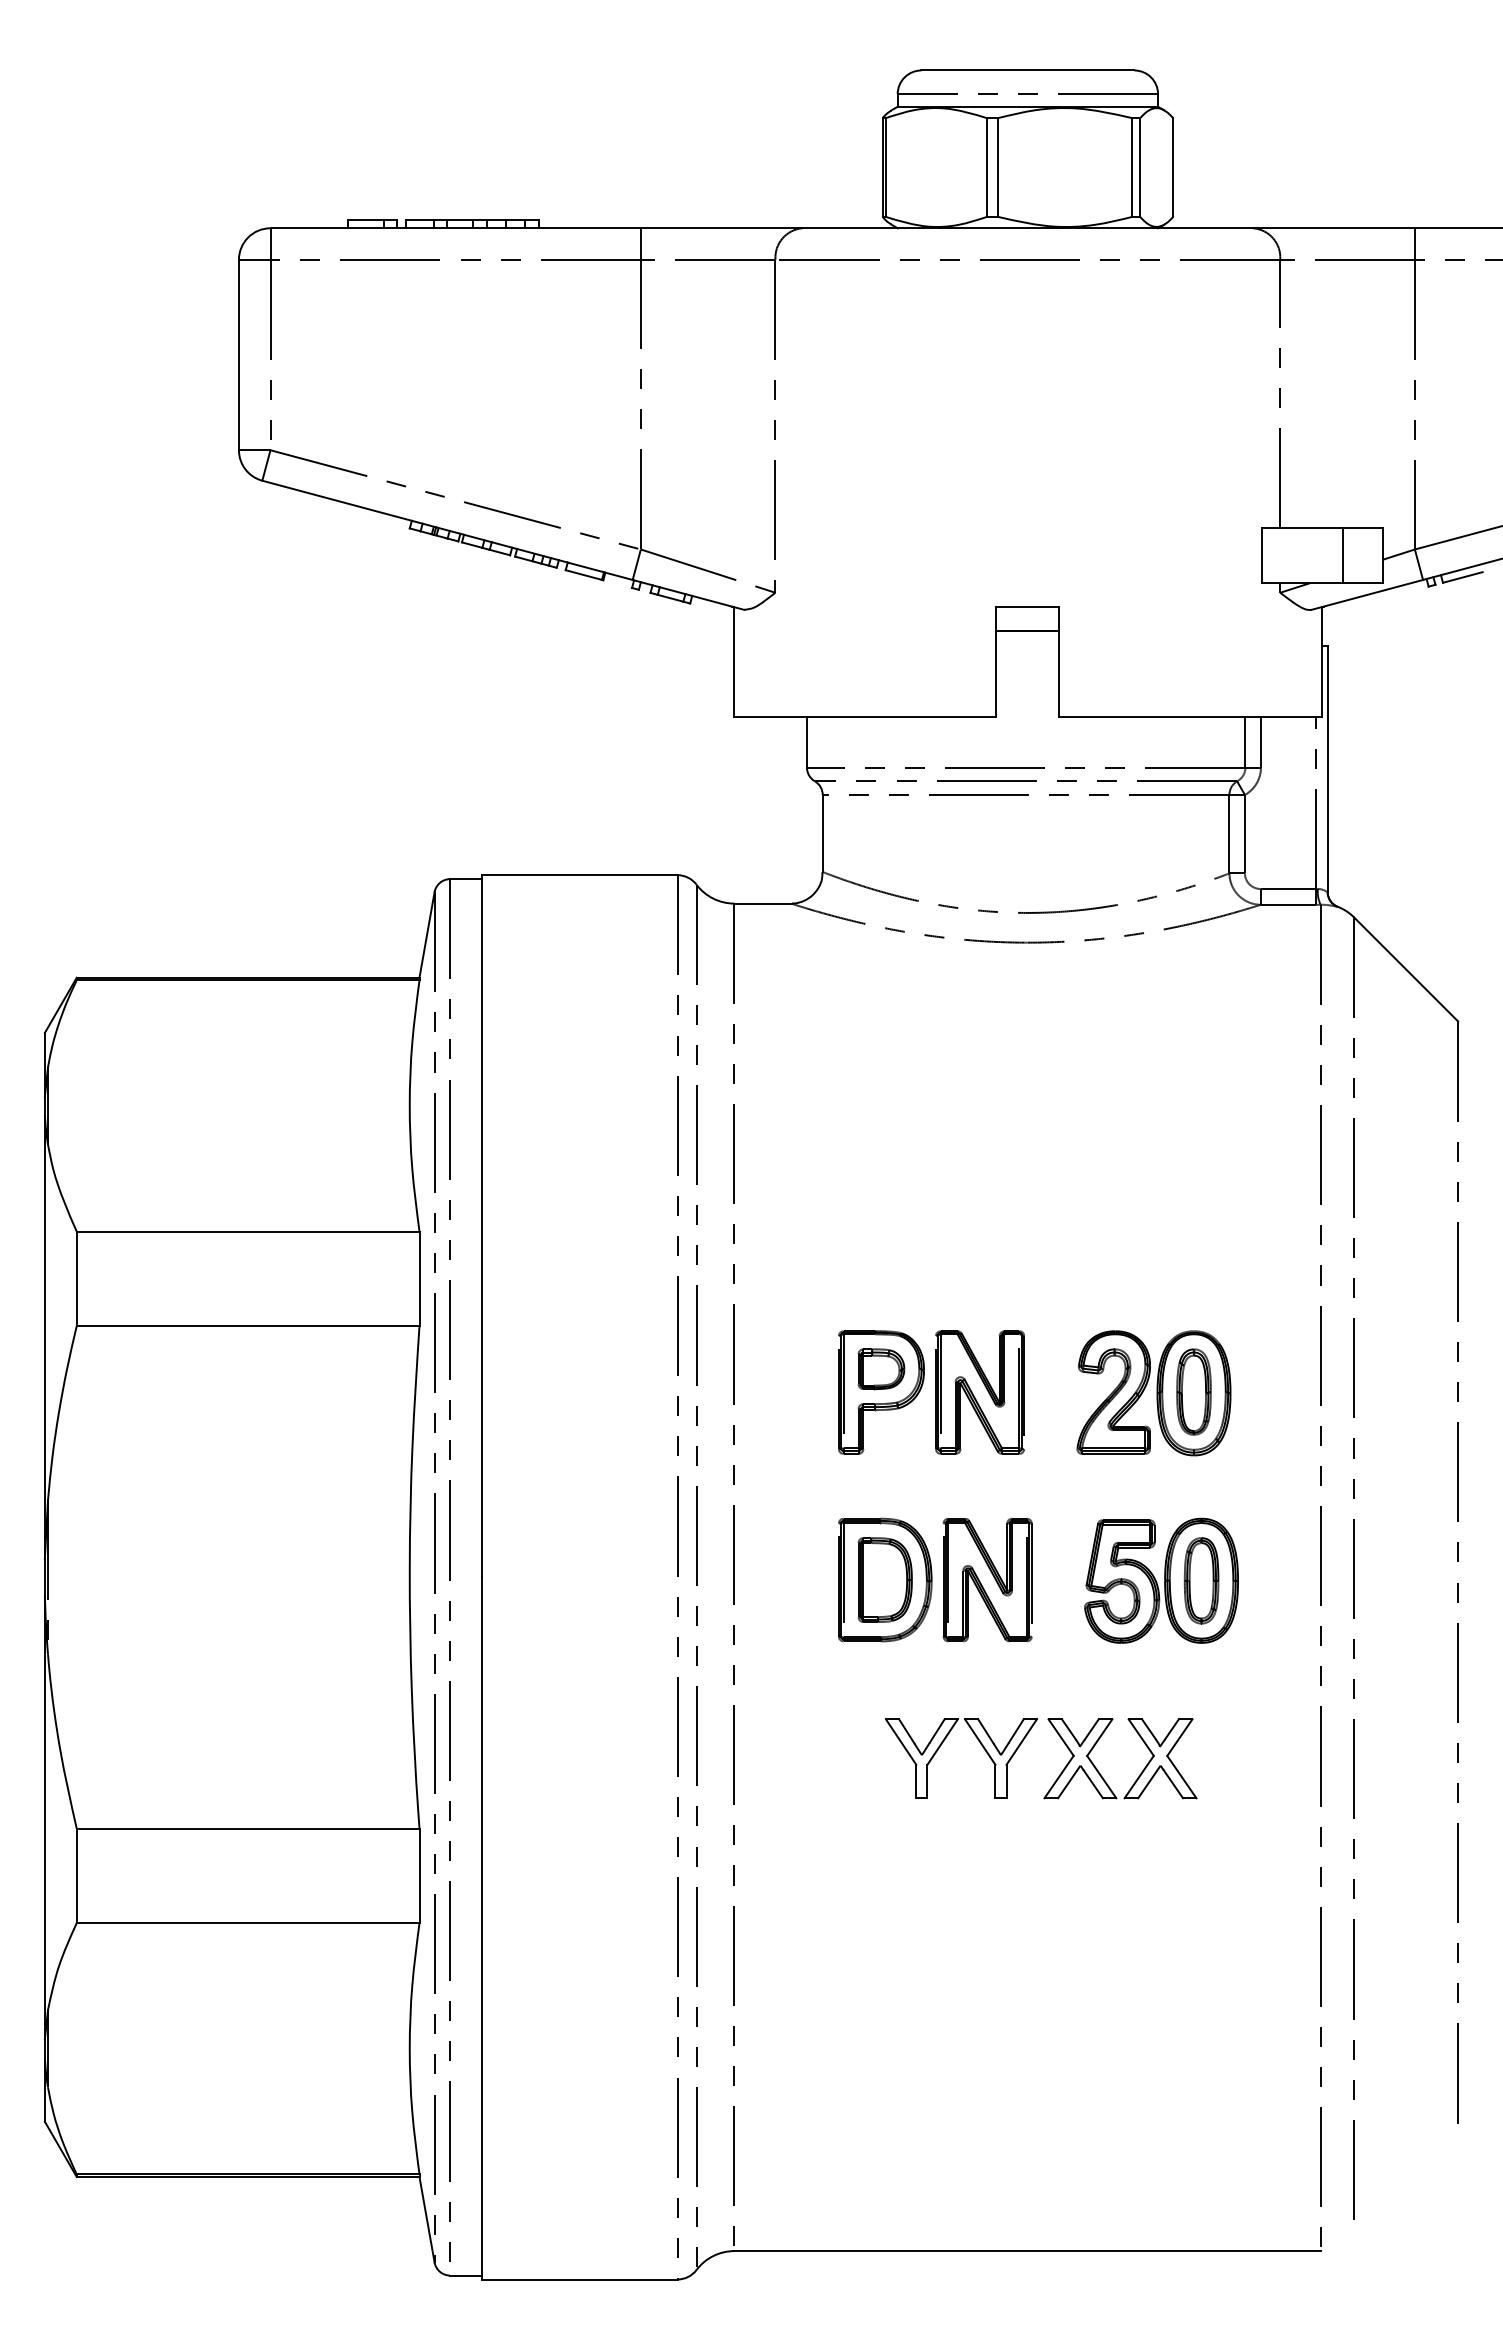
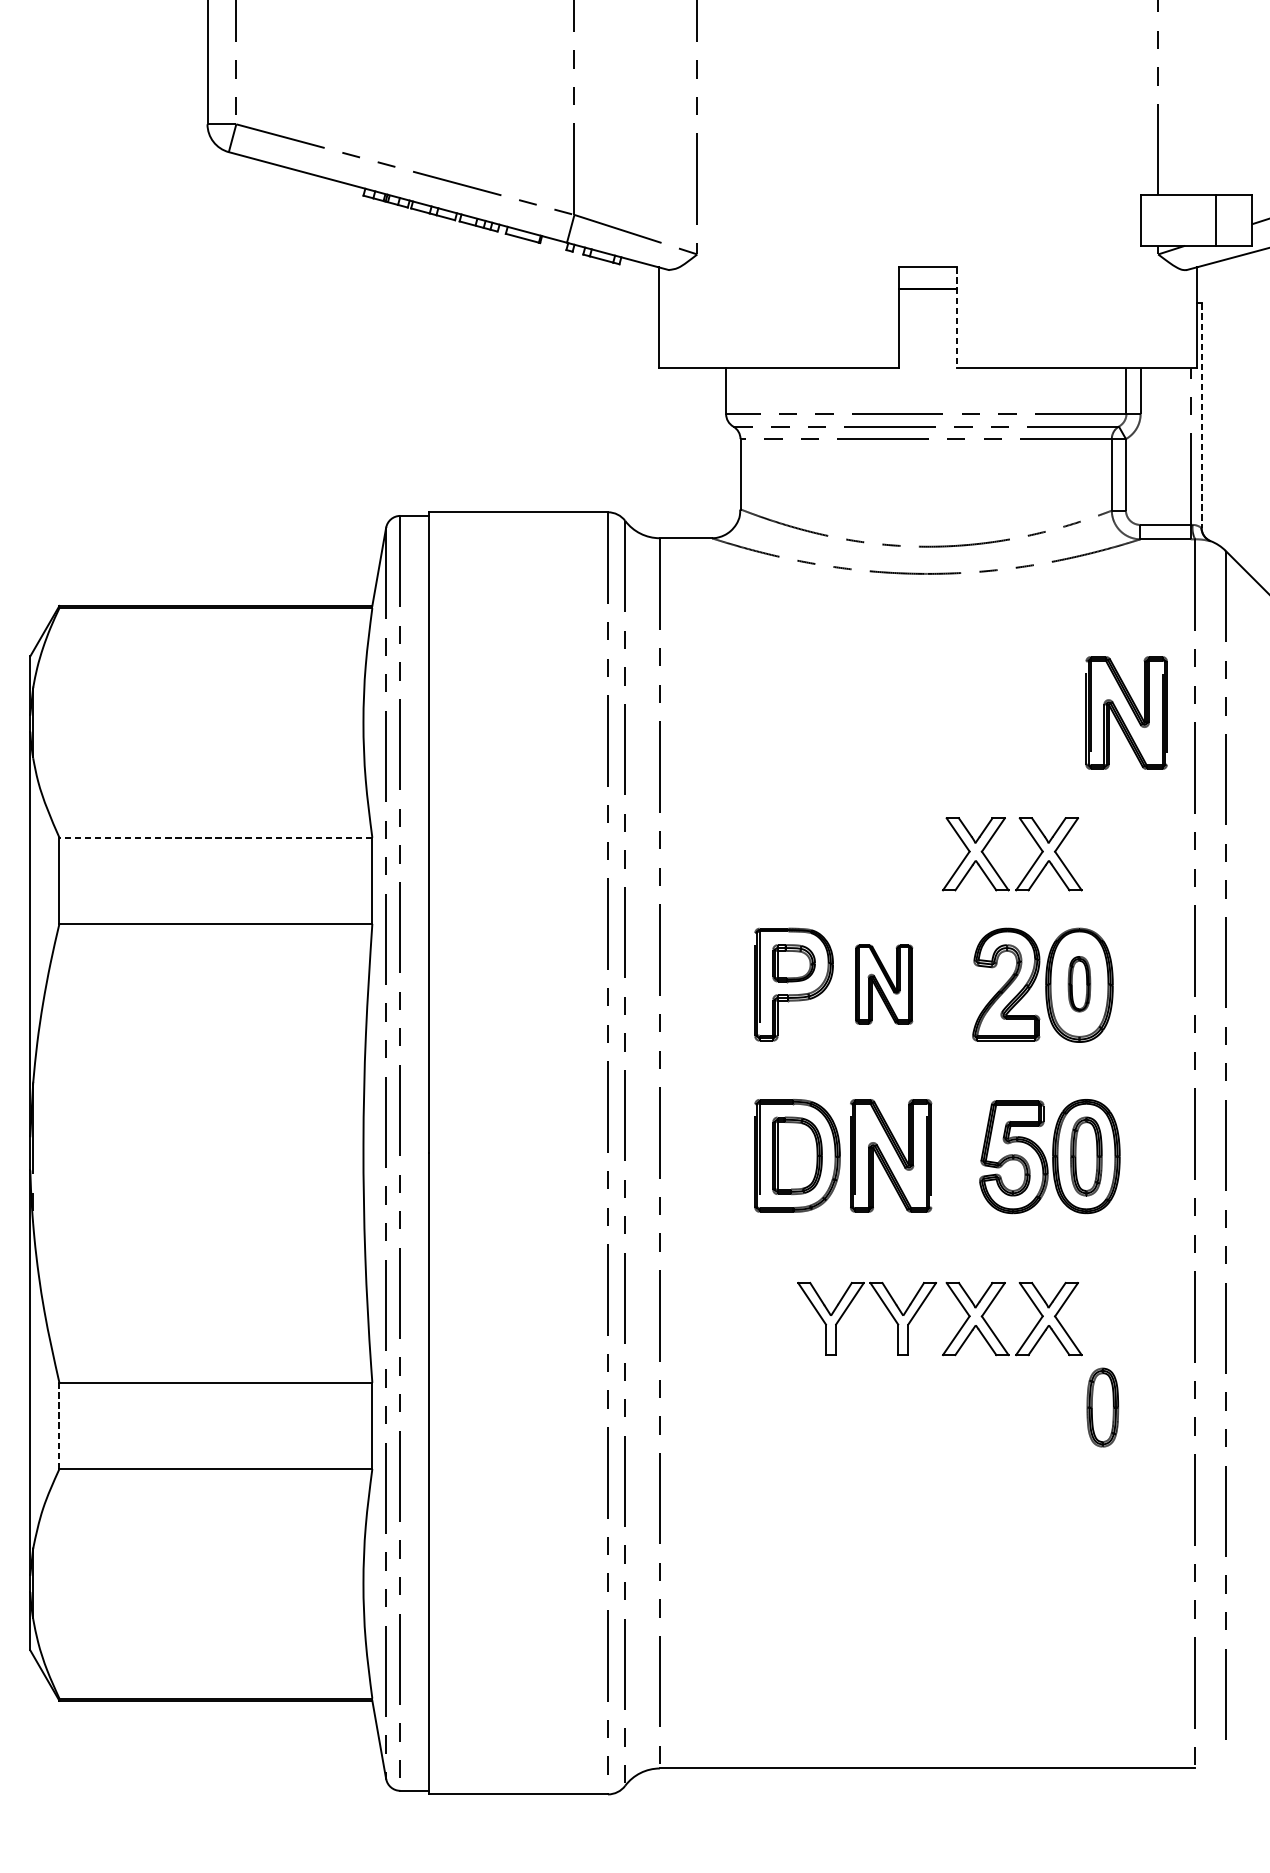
line: (1059, 662) -> (956, 318), solid -> dashed
line: (1327, 769) -> (1201, 415), solid -> dashed
part: (1245, 1094) -> (1126, 712), added
line: (247, 1231) -> (215, 837), solid -> dashed
part: (1099, 1262) -> (993, 865), added
part: (1193, 1391) -> (1079, 983), size x0.7
part: (979, 1392) -> (883, 984), size x0.7
part: (1219, 1855) -> (1102, 1407), added
line: (76, 1875) -> (59, 1425), solid -> dashed

